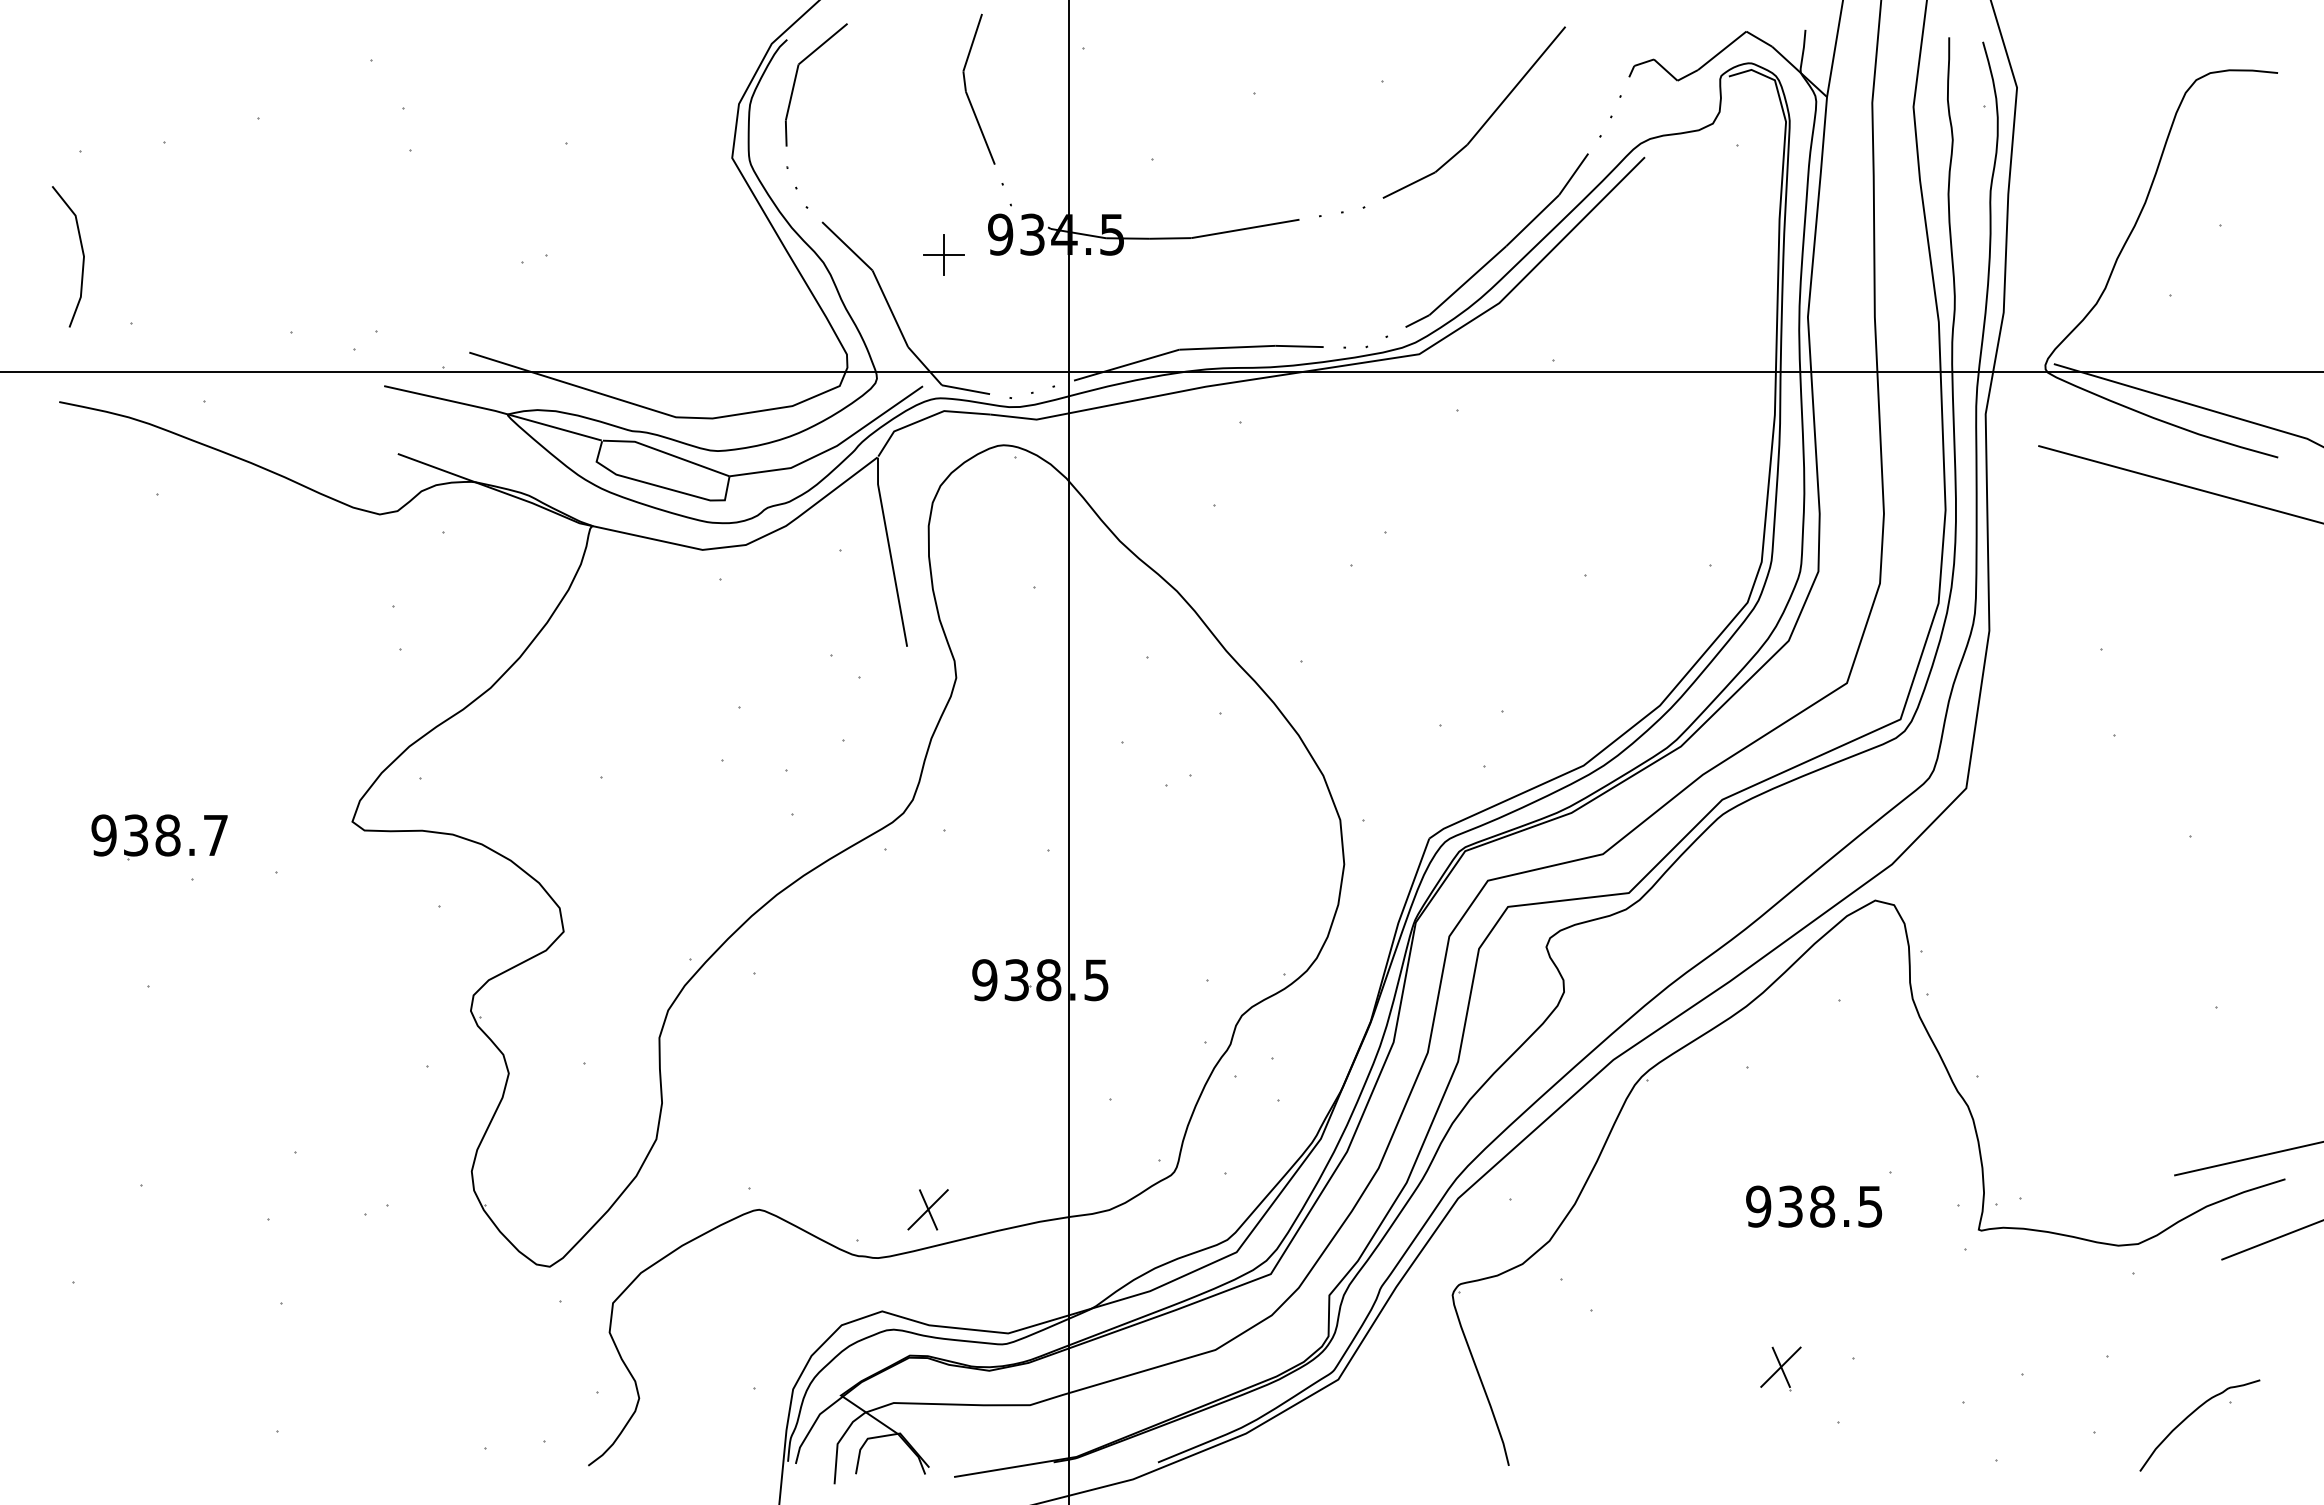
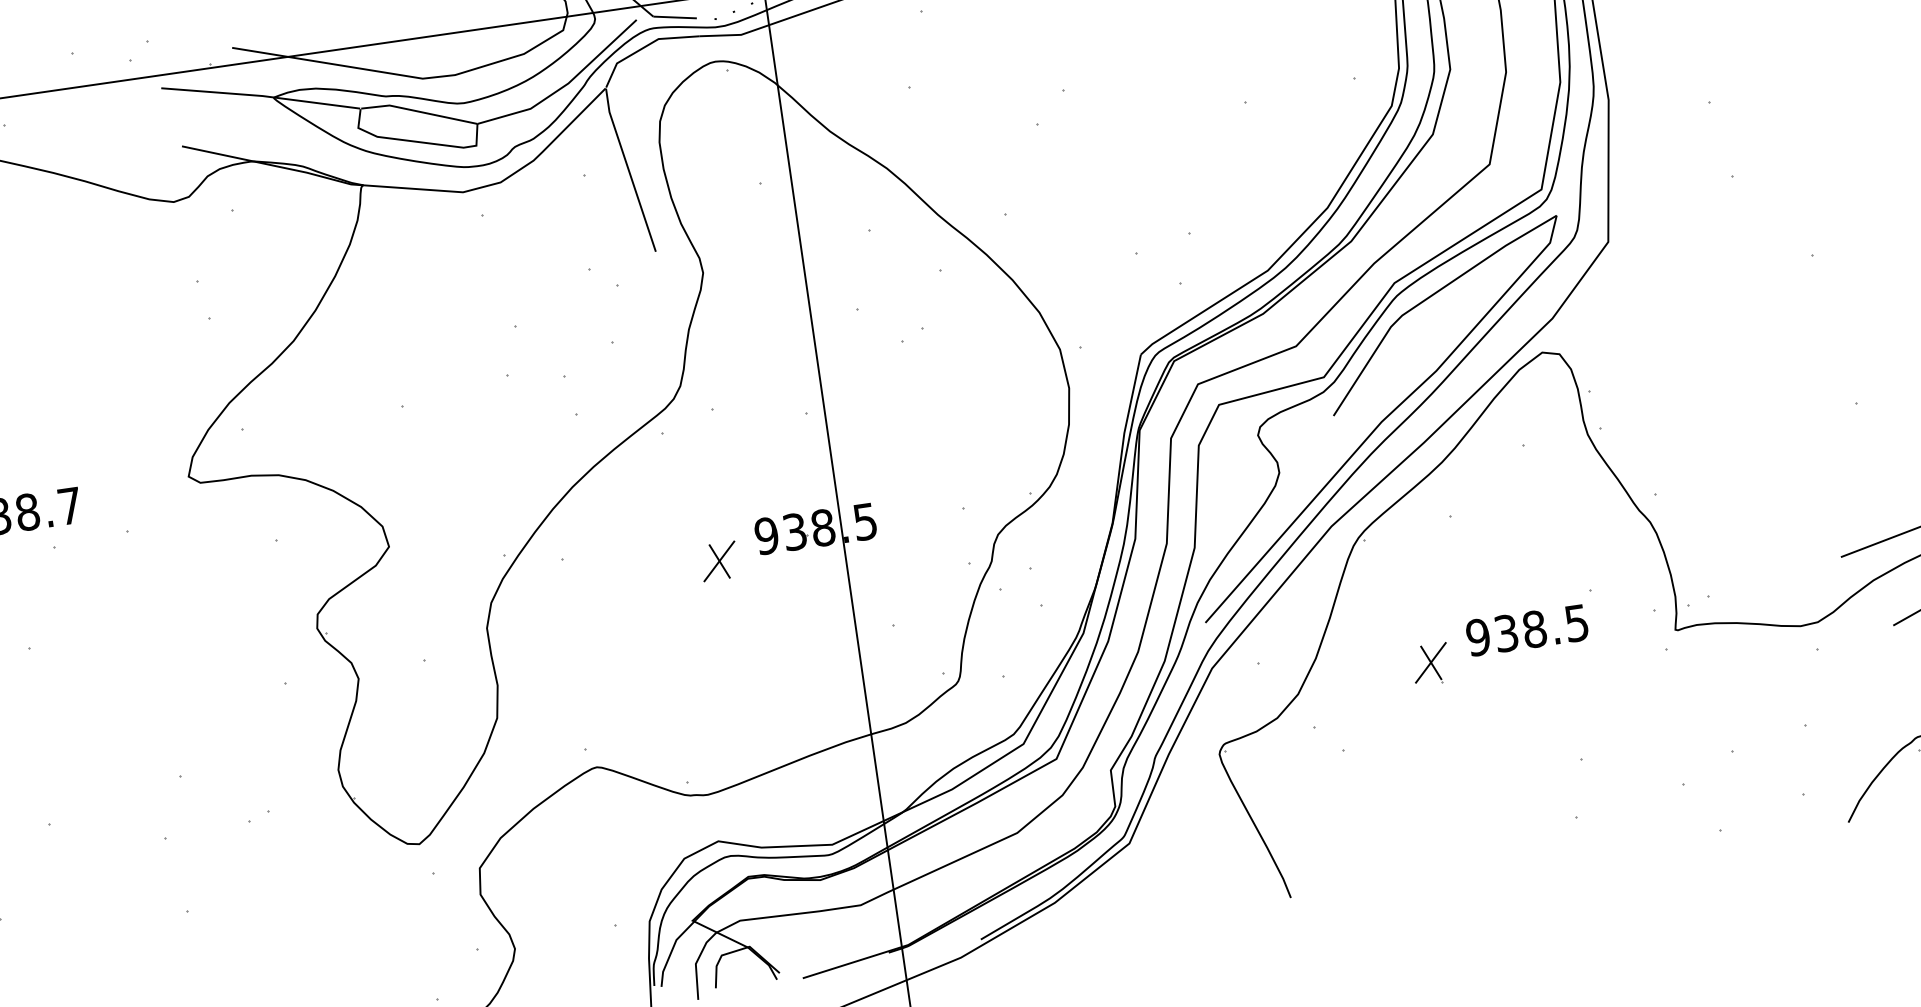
part: (1685, 948) -> (1380, 419), added
part: (927, 1209) -> (718, 561), moved
part: (1780, 1368) -> (1430, 664), moved

